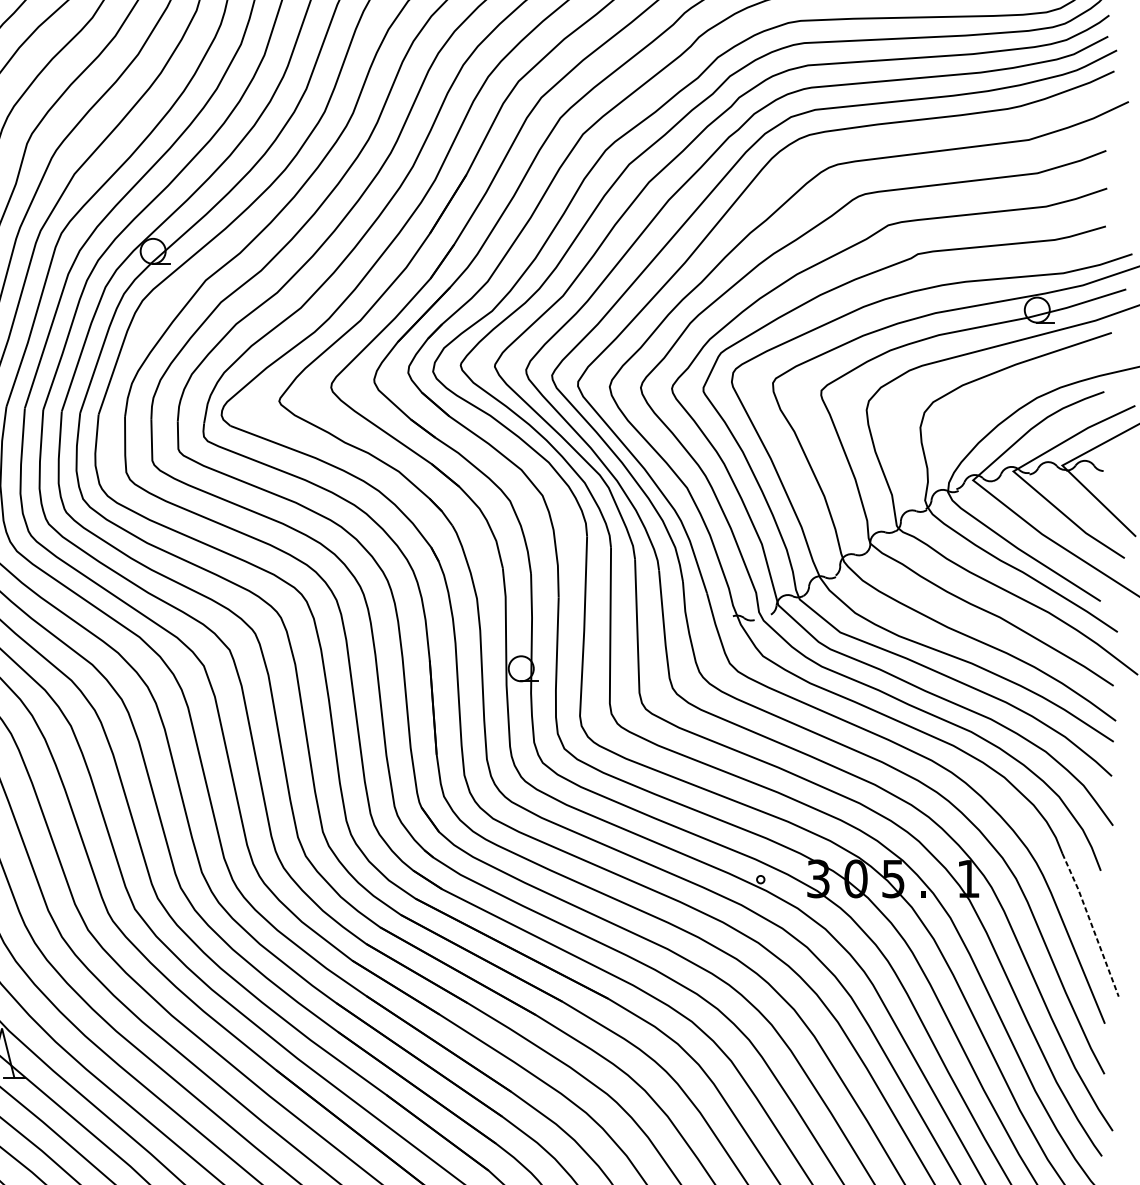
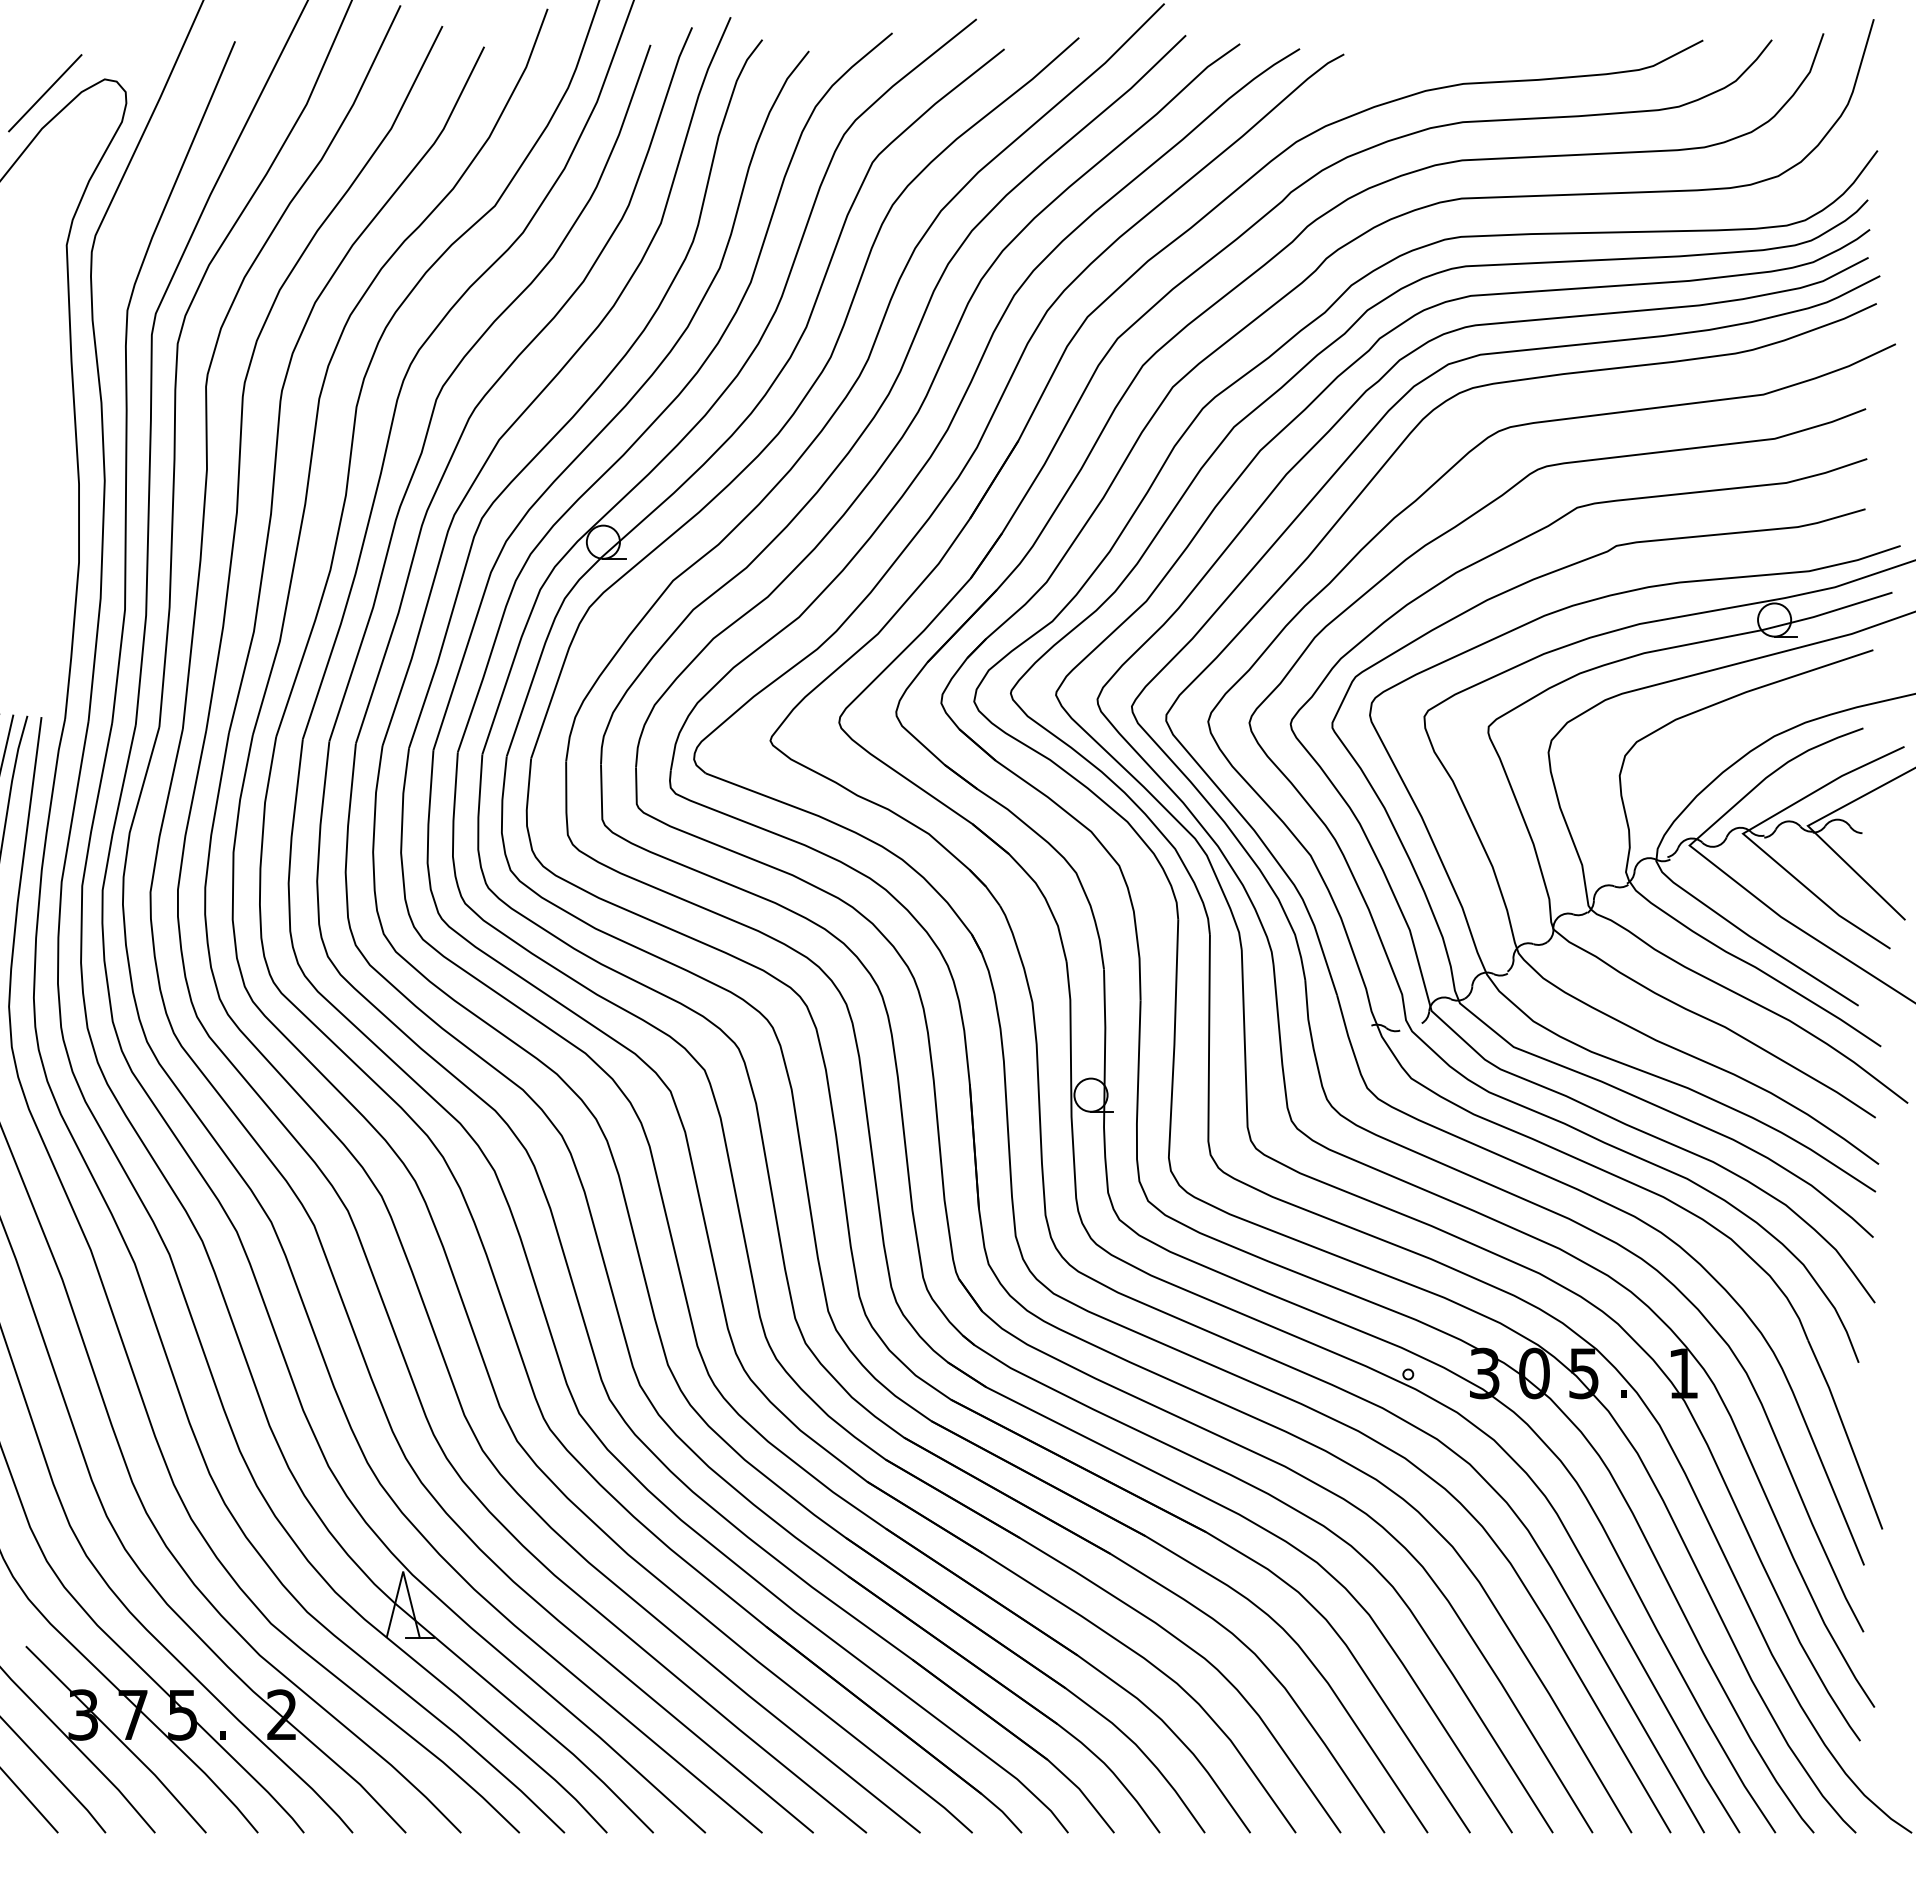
line: (1091, 924) -> (1846, 1434), dashed -> solid

